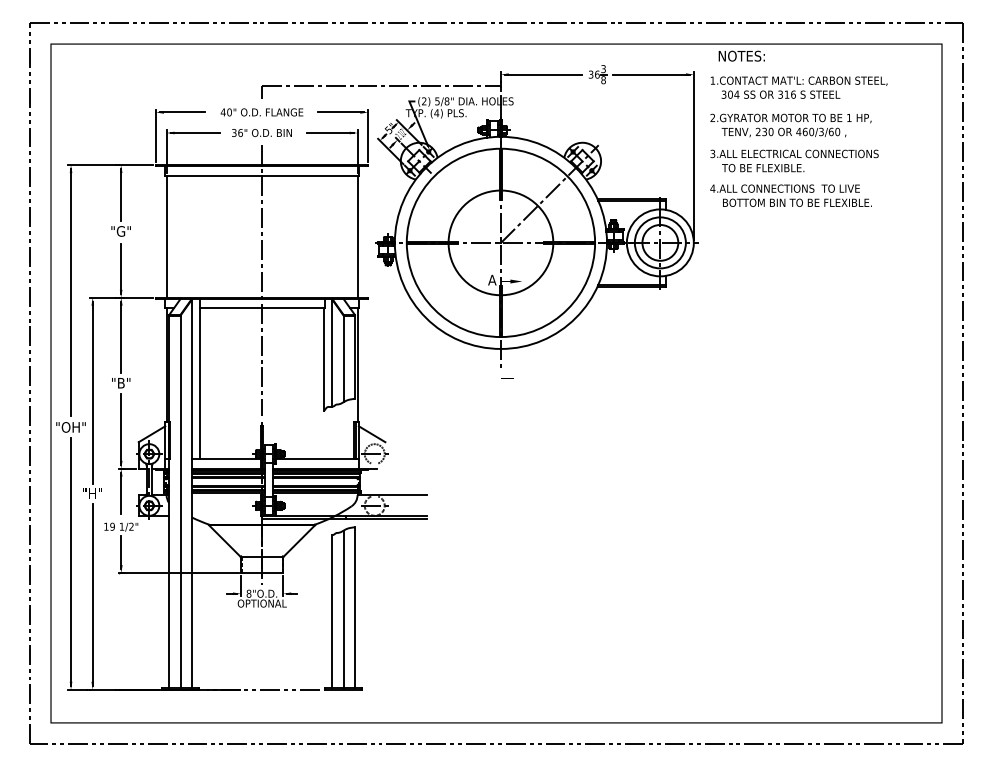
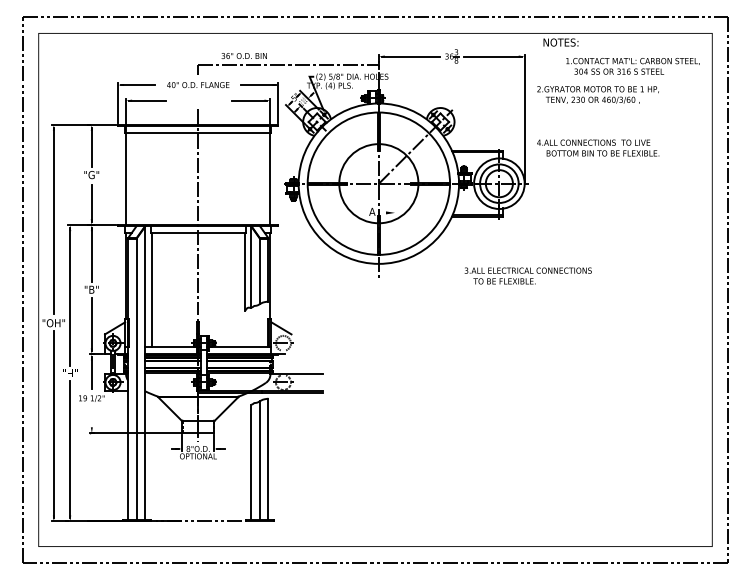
text: (798, 87) -> (632, 66), moved
text: (261, 132) -> (243, 55), moved
text: (794, 160) -> (528, 275), moved
line: (121, 552) -> (92, 417), removed

